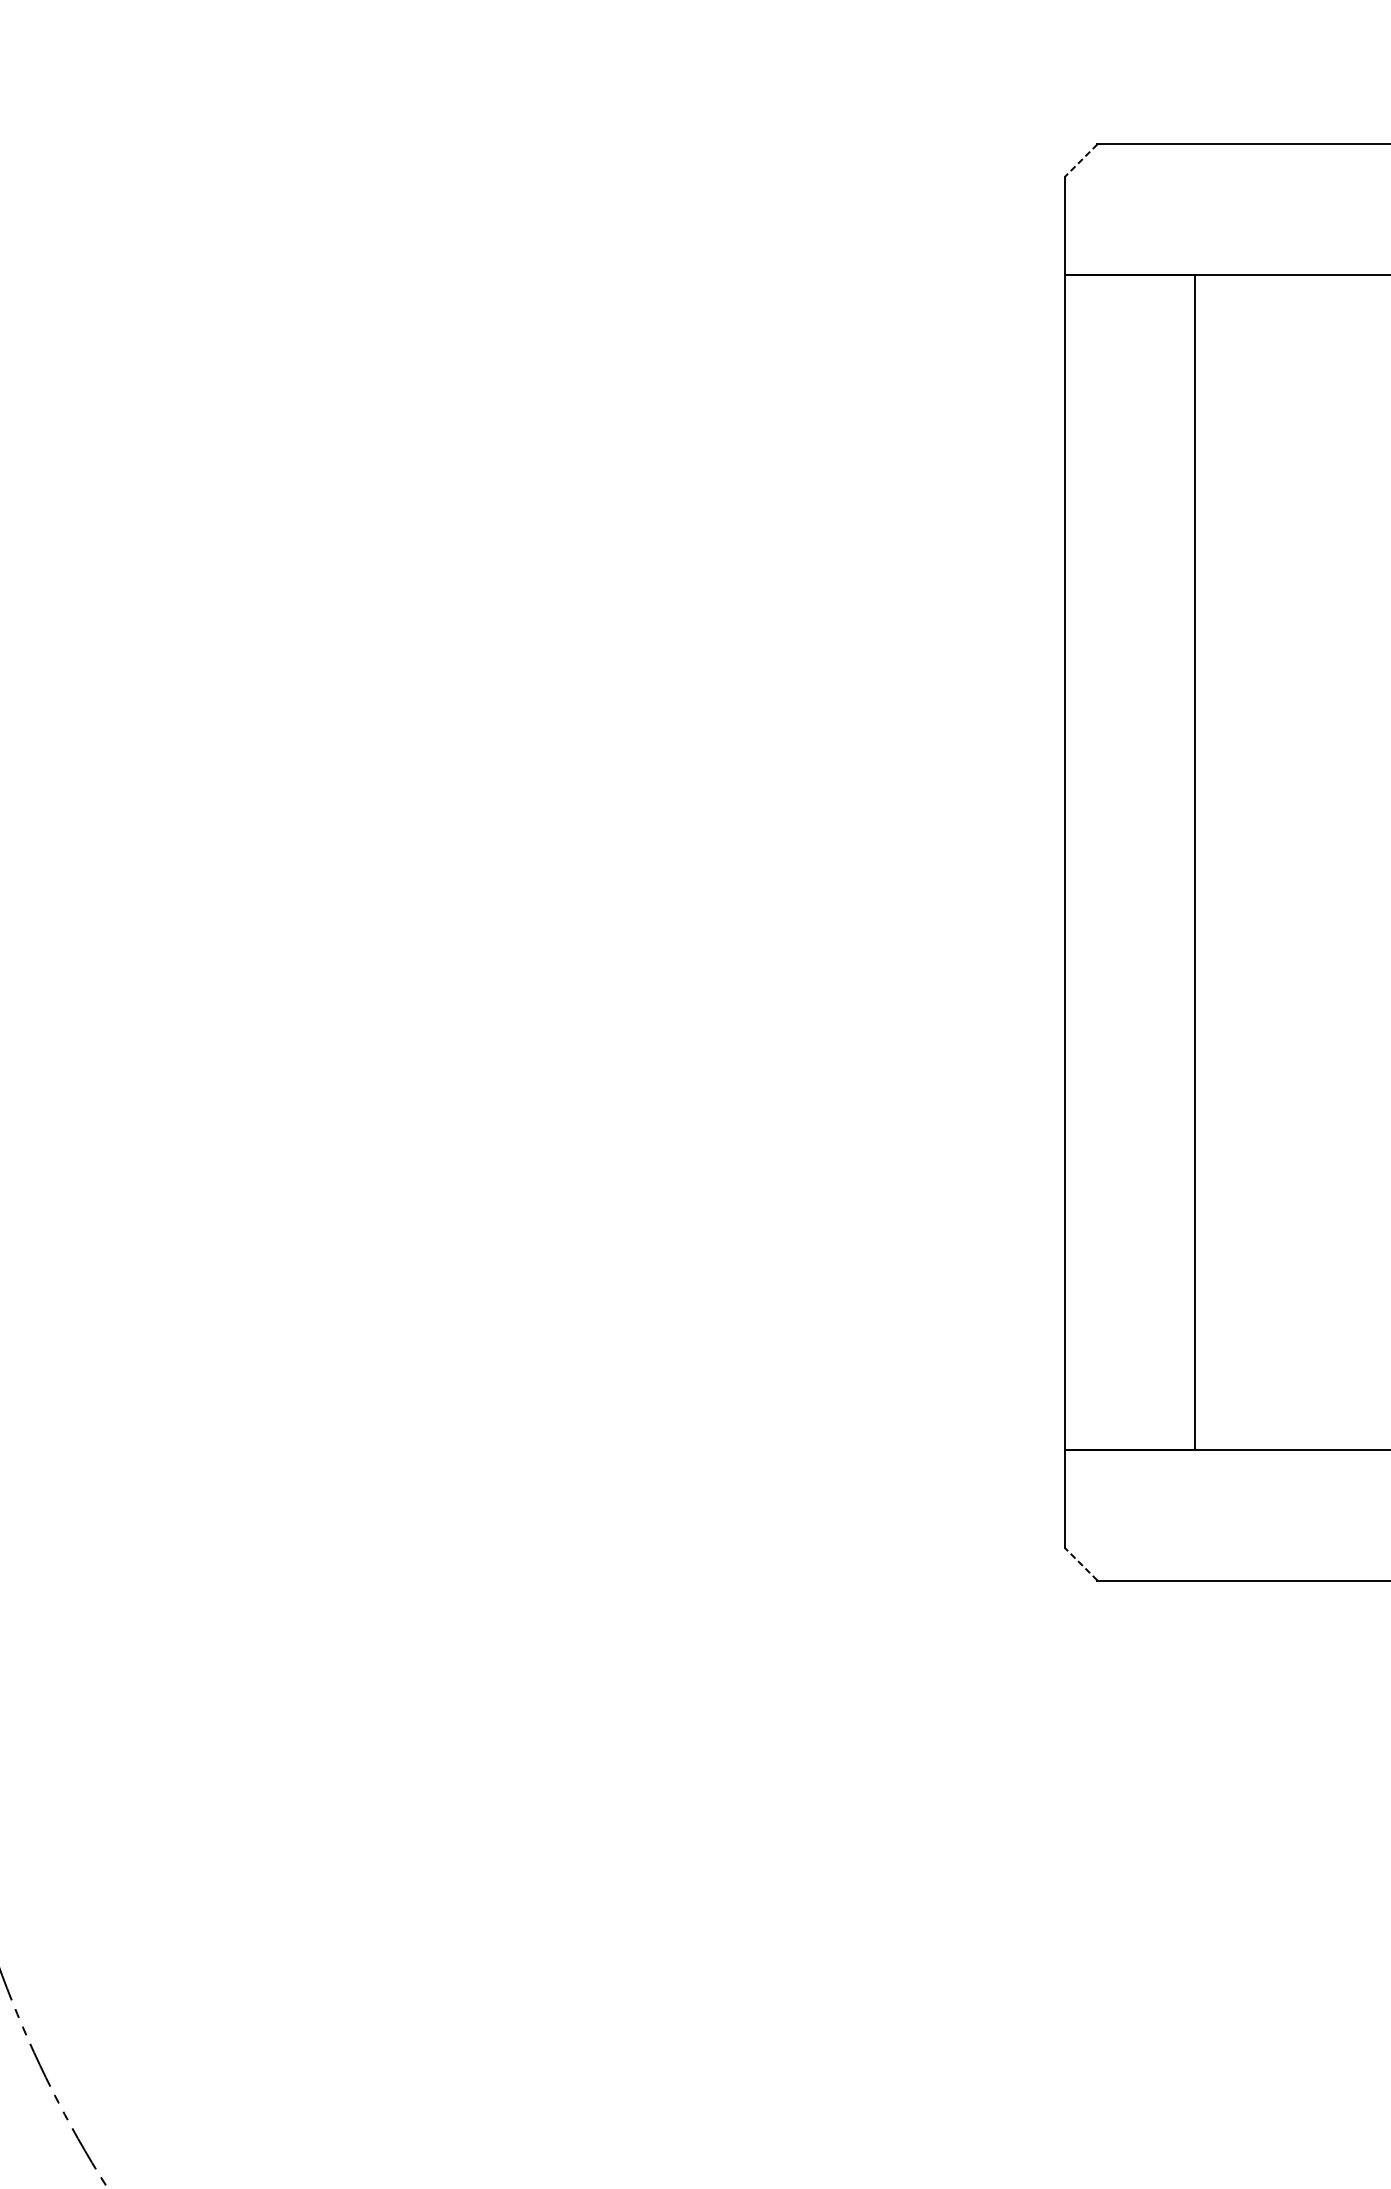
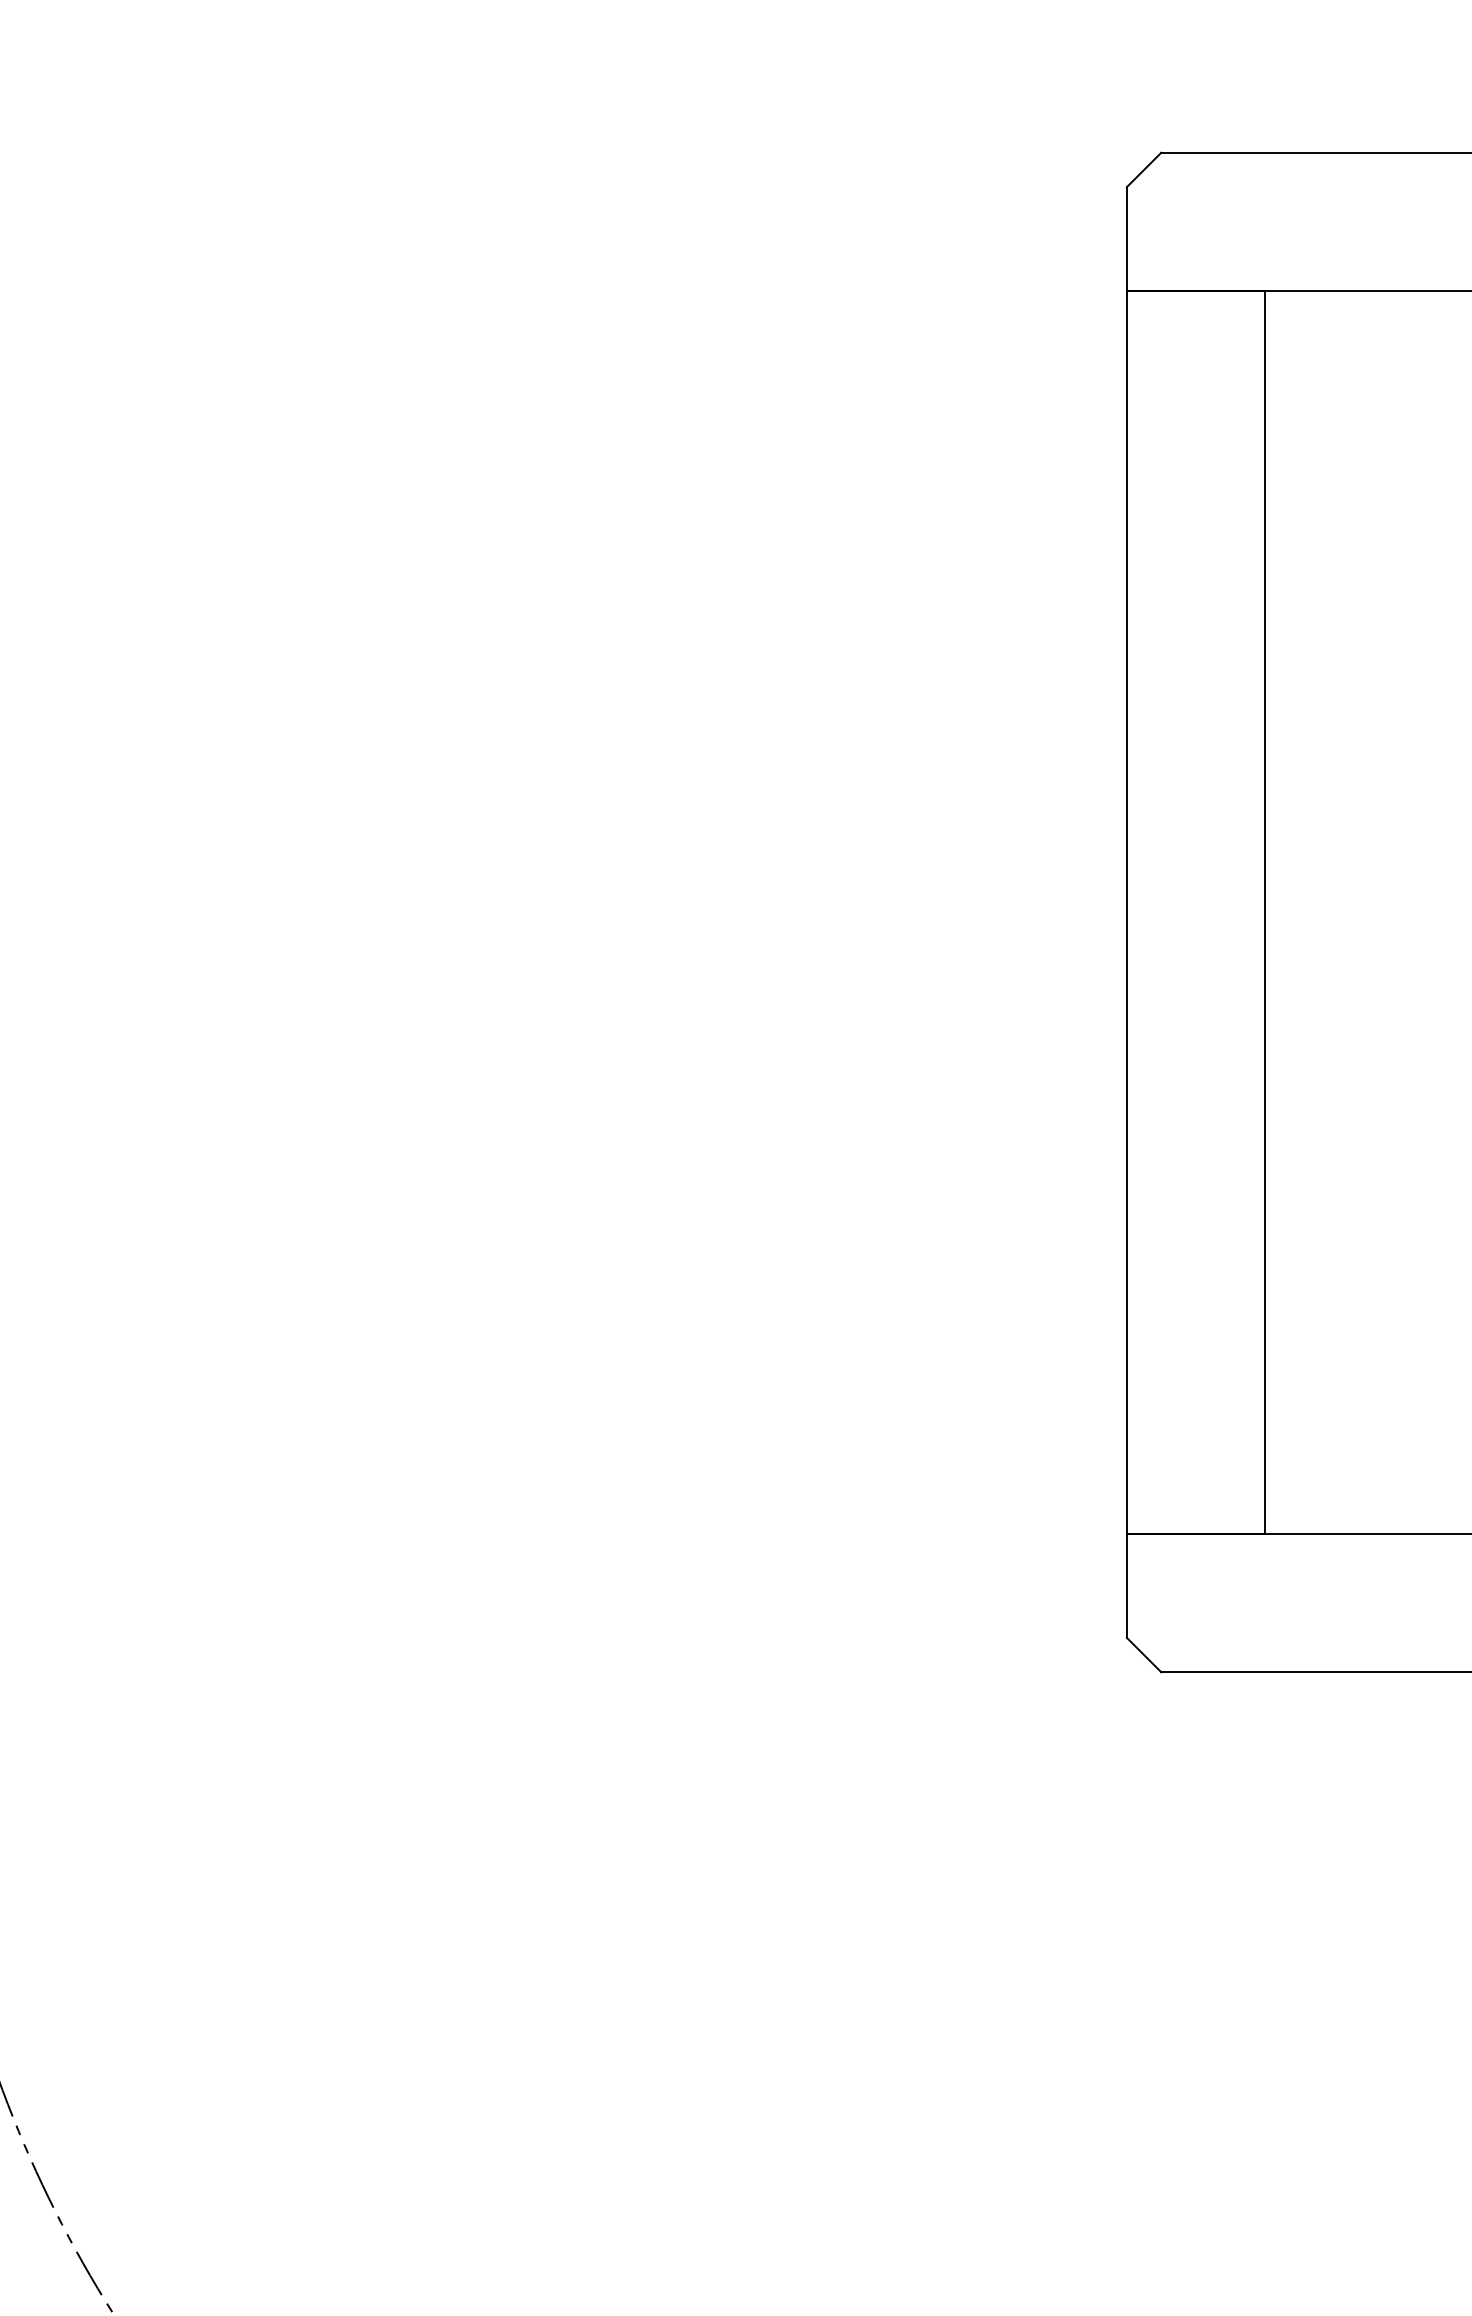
line: (1080, 161) -> (1143, 170), dashed -> solid
line: (1080, 1563) -> (1143, 1654), dashed -> solid

